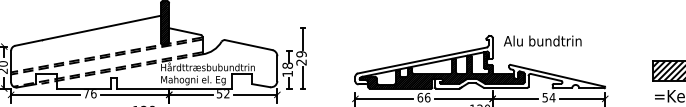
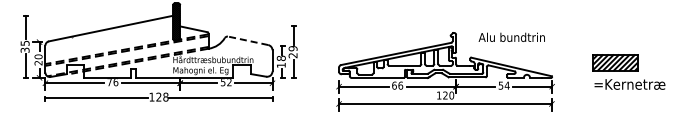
text: (542, 40) -> (511, 36), moved
line: (249, 44) -> (248, 40), solid -> dashed
hatch: (442, 69) -> (413, 61), removed

